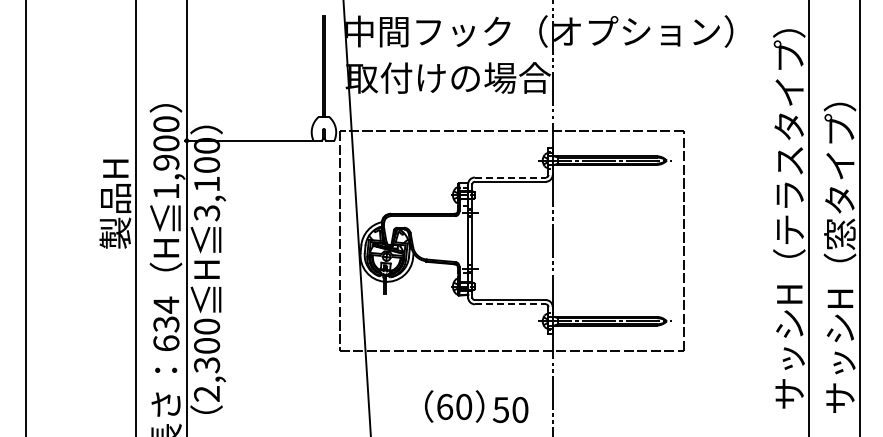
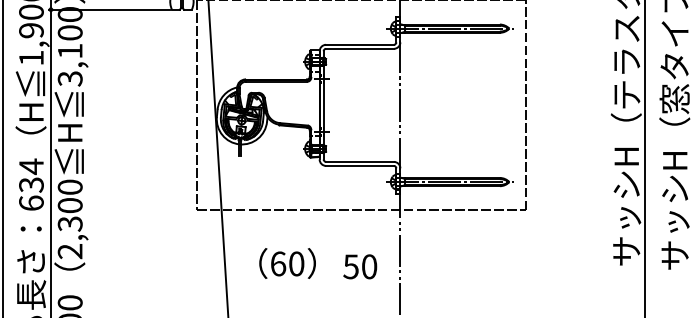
line: (510, 177) -> (360, 44), dashed -> solid
line: (510, 304) -> (360, 166), dashed -> solid
text: (454, 406) -> (287, 263), moved

